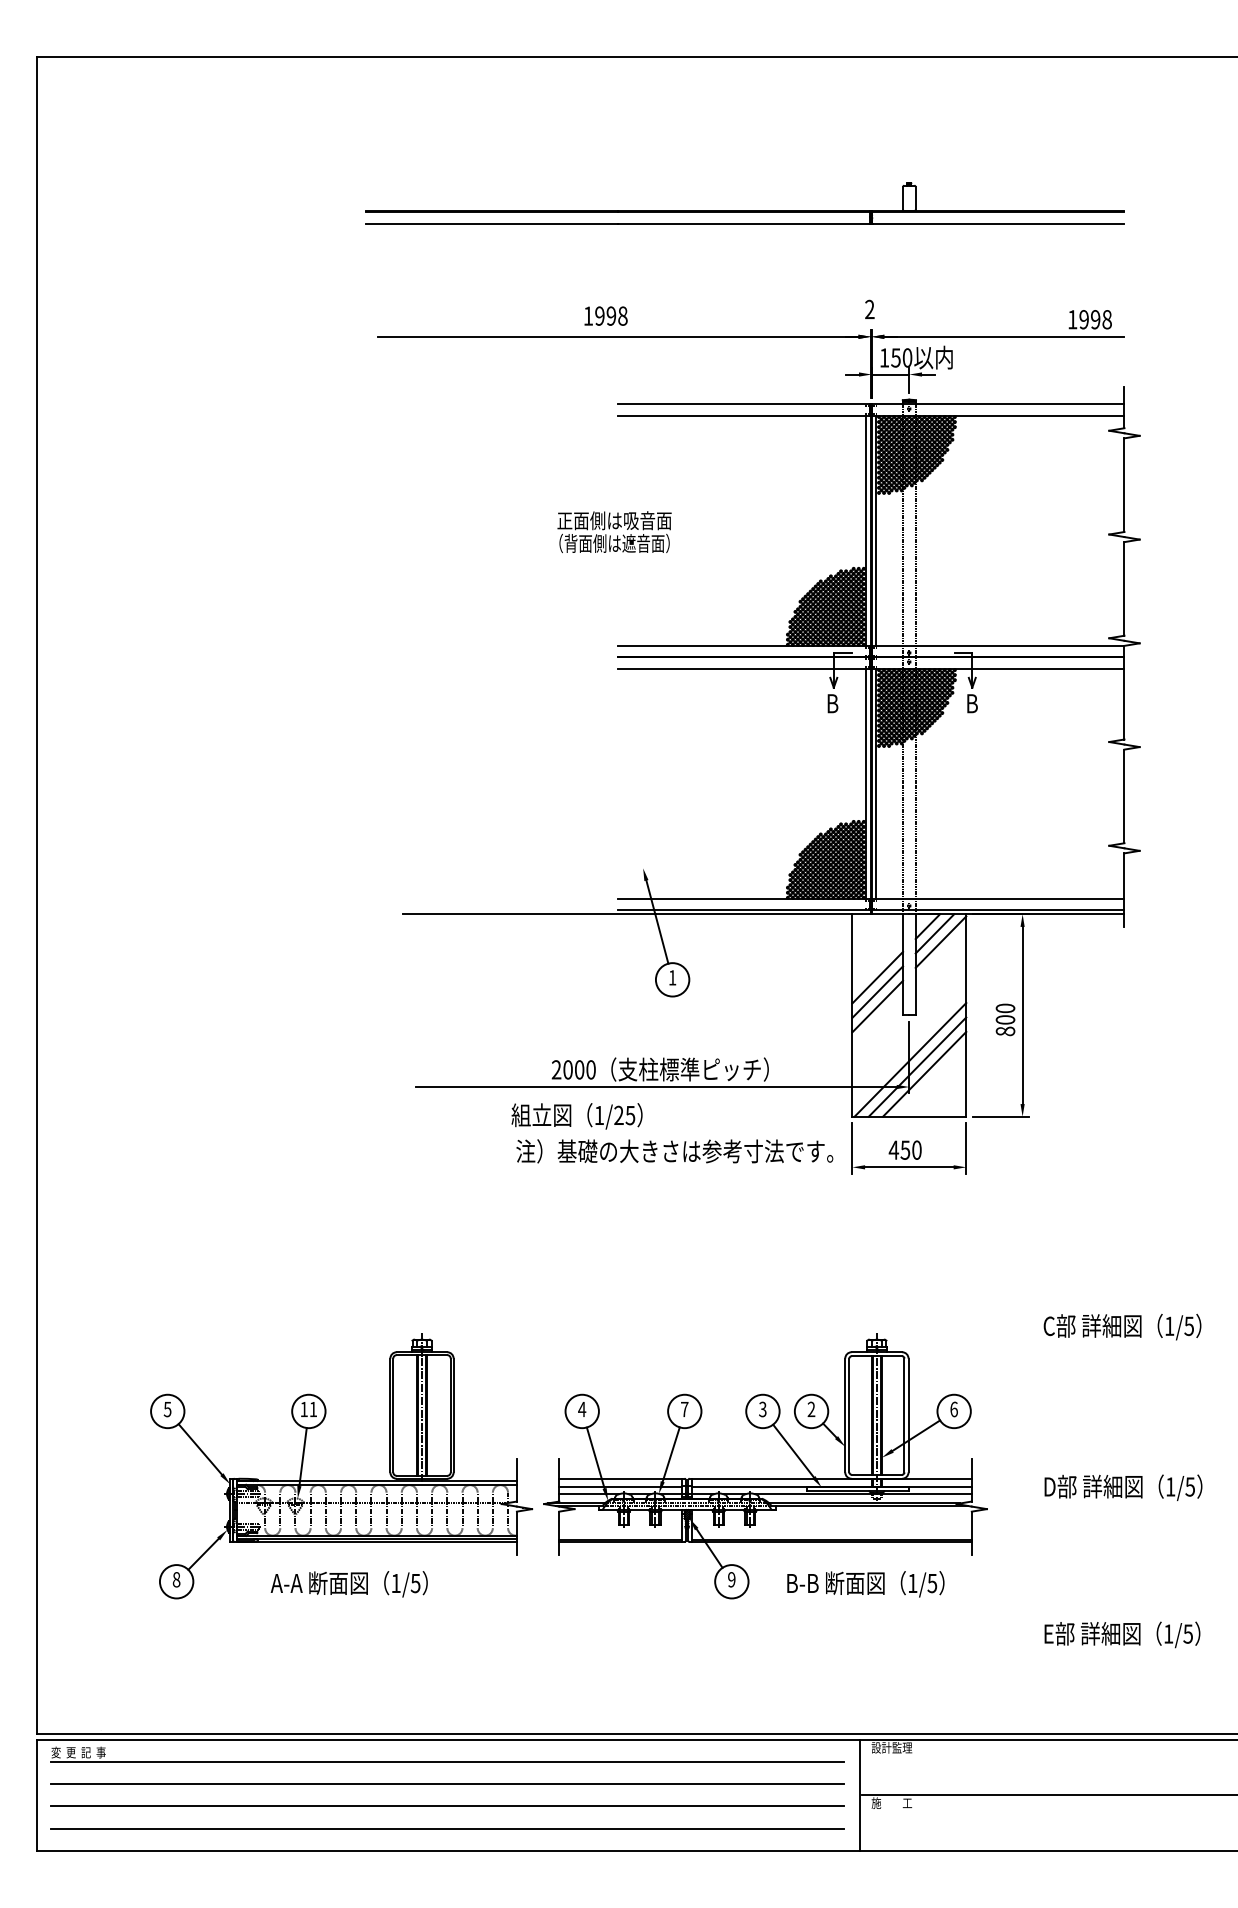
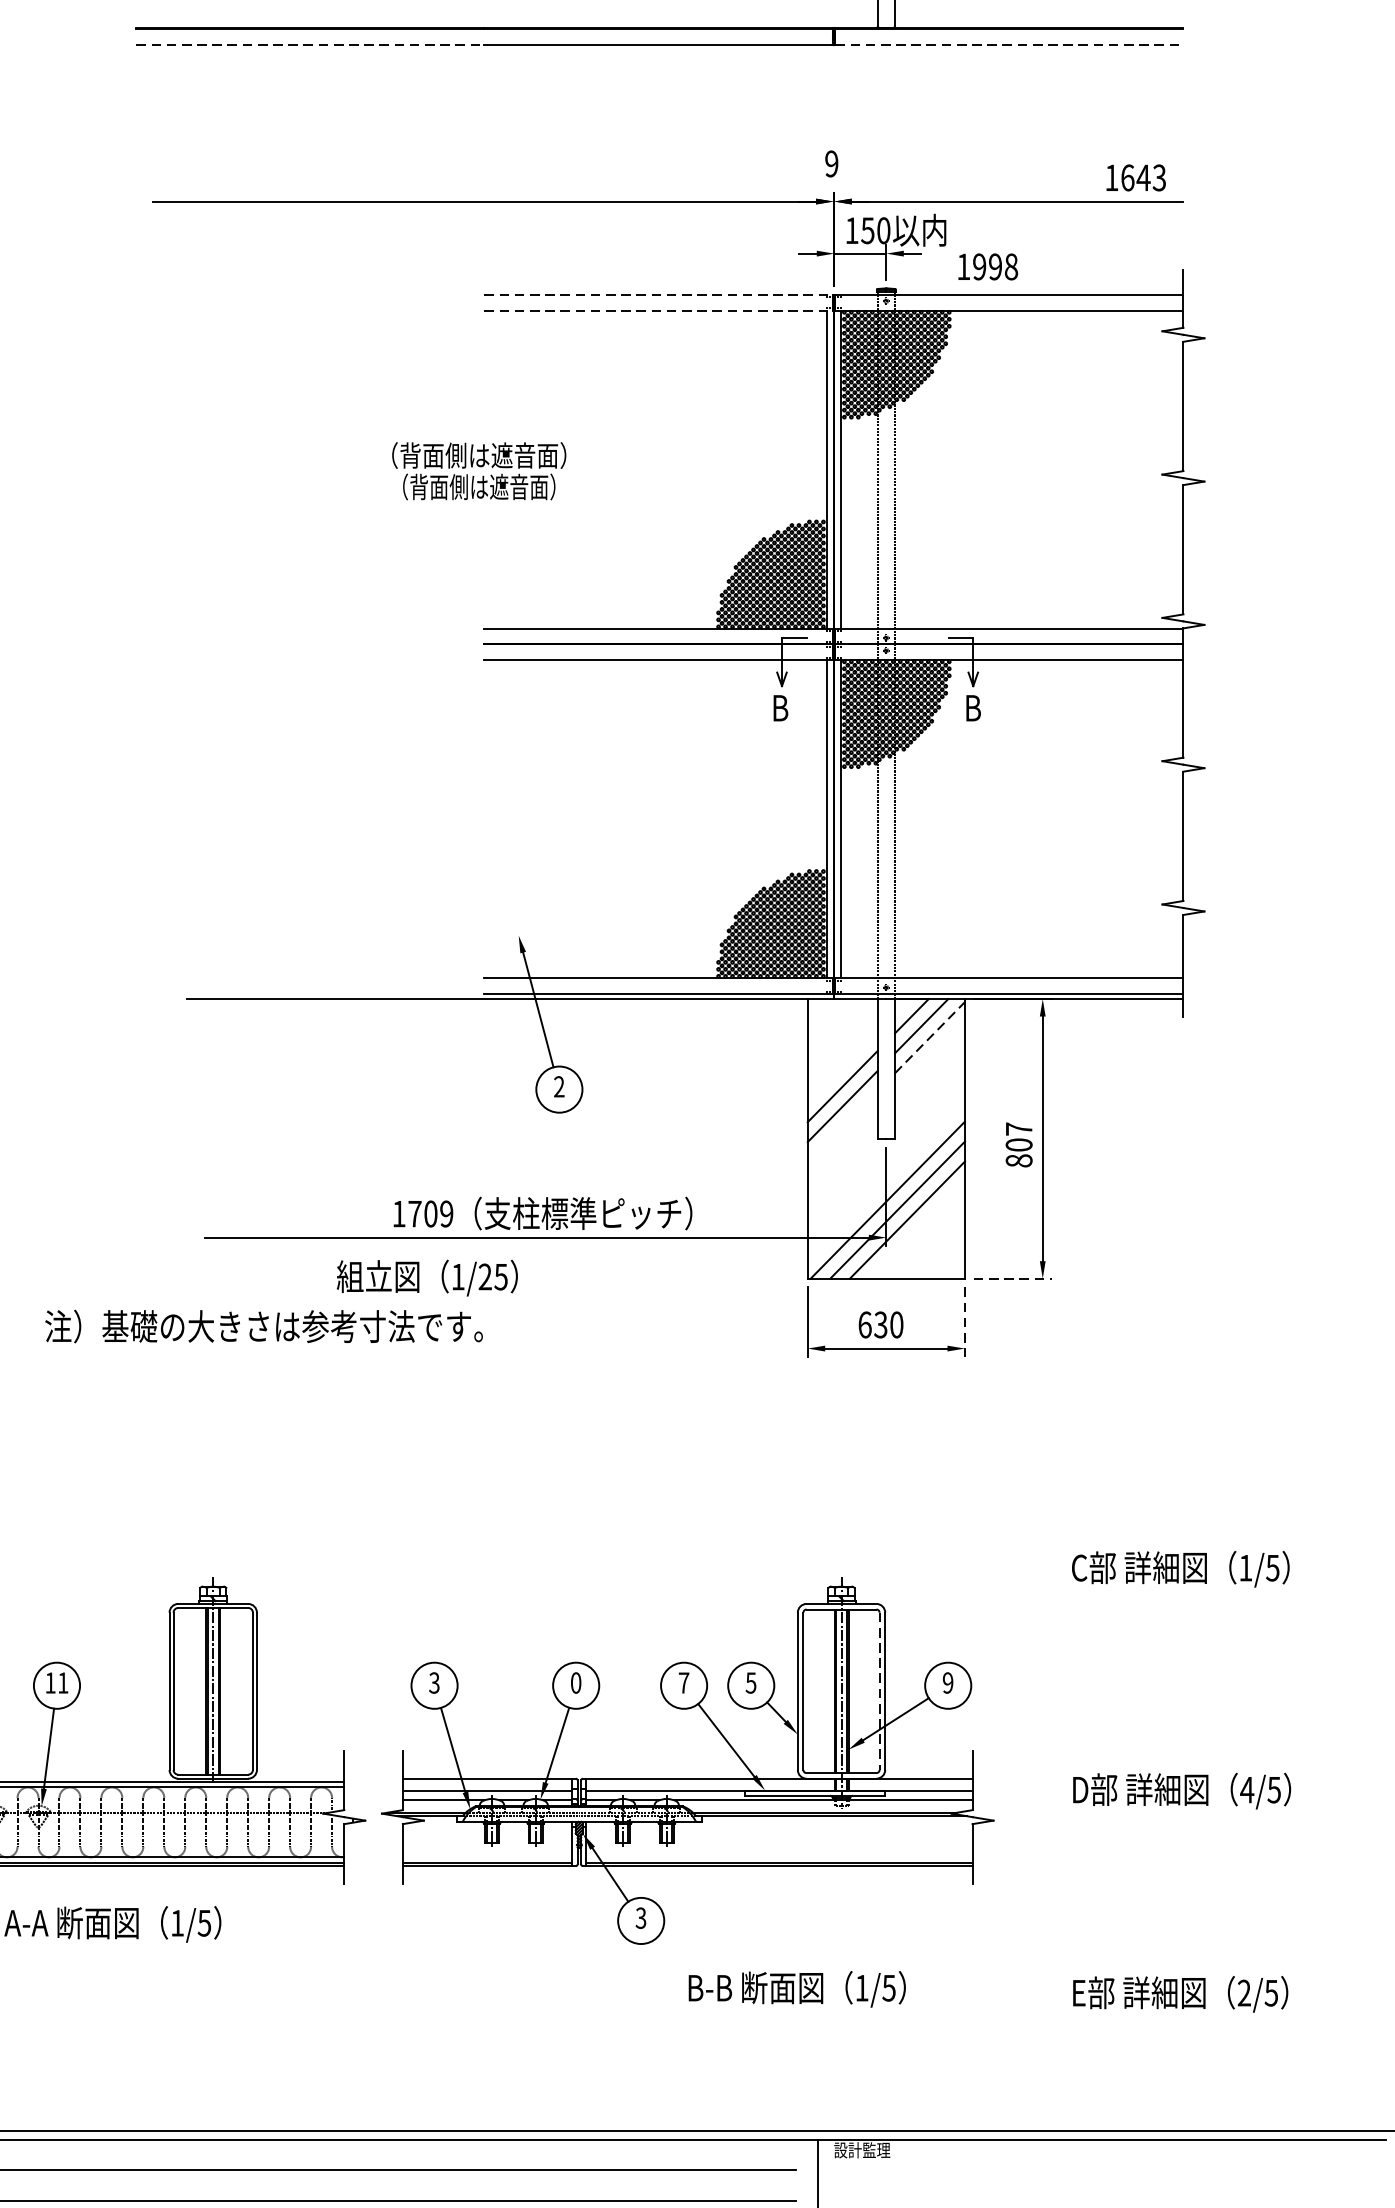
line: (492, 223) -> (310, 45), solid -> dashed
line: (998, 223) -> (1009, 45), solid -> dashed
text: (869, 309) -> (831, 163), 2 -> 9
text: (605, 315) -> (987, 266), moved
text: (1095, 319) -> (1143, 177), 1998 -> 1643
line: (744, 404) -> (658, 295), solid -> dashed
line: (744, 415) -> (658, 310), solid -> dashed
text: (614, 520) -> (479, 455), 正面側は吸音面 -> （背面側は遮音面）
line: (941, 941) -> (930, 1036), solid -> dashed
text: (672, 977) -> (559, 1086), 1 -> 2
line: (877, 1006) -> (842, 1126), removed
text: (1005, 1008) -> (1019, 1129), 800 -> 807
text: (573, 1069) -> (422, 1213), 2000 -> 1709
line: (1001, 1116) -> (1013, 1278), solid -> dashed
line: (966, 1148) -> (965, 1322), solid -> dashed
text: (899, 1149) -> (872, 1323), 450 -> 630
text: (674, 1151) -> (263, 1326), moved
text: (582, 1409) -> (434, 1683), 4 -> 3
text: (684, 1409) -> (575, 1683), 7 -> 0
text: (762, 1409) -> (683, 1683), 3 -> 7
text: (811, 1409) -> (751, 1683), 2 -> 5
text: (953, 1409) -> (947, 1683), 6 -> 9
line: (904, 1415) -> (879, 1691), solid -> dashed
text: (1170, 1486) -> (1246, 1789), 1/5 -> 4/5
text: (731, 1579) -> (640, 1917), 9 -> 3
text: (865, 1584) -> (796, 1989), moved
text: (1168, 1633) -> (1244, 1992), 1/5 -> 2/5

